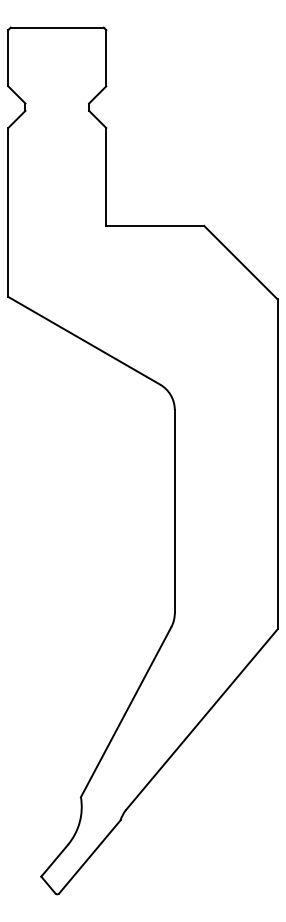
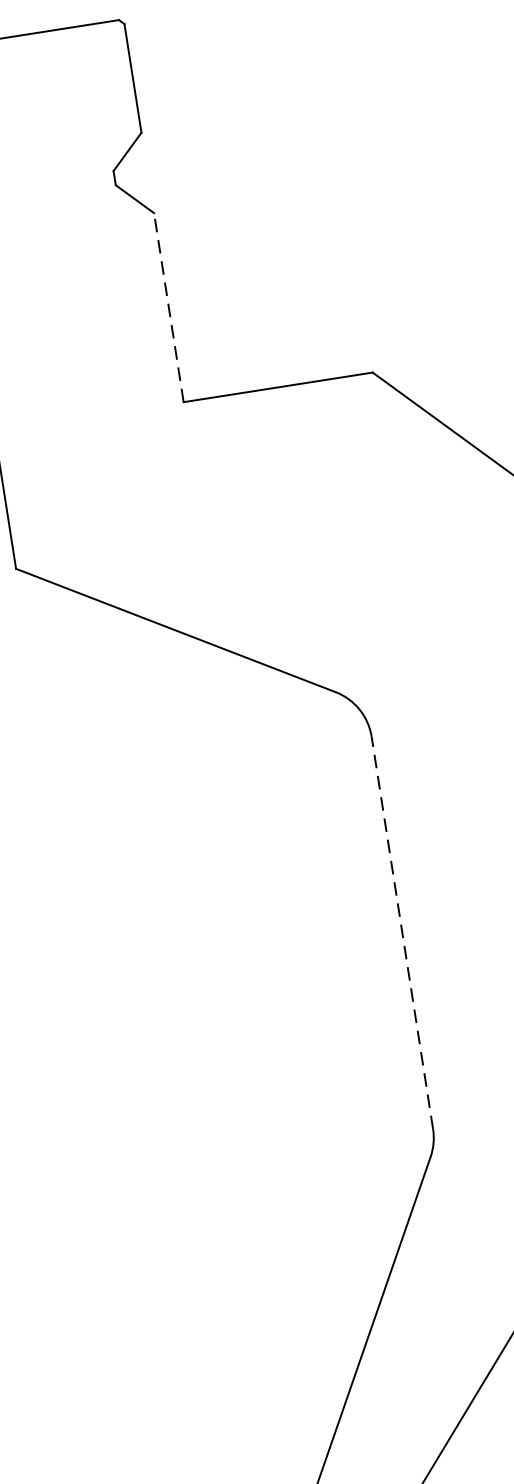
line: (106, 176) -> (169, 306), solid -> dashed
line: (174, 511) -> (401, 932), solid -> dashed

